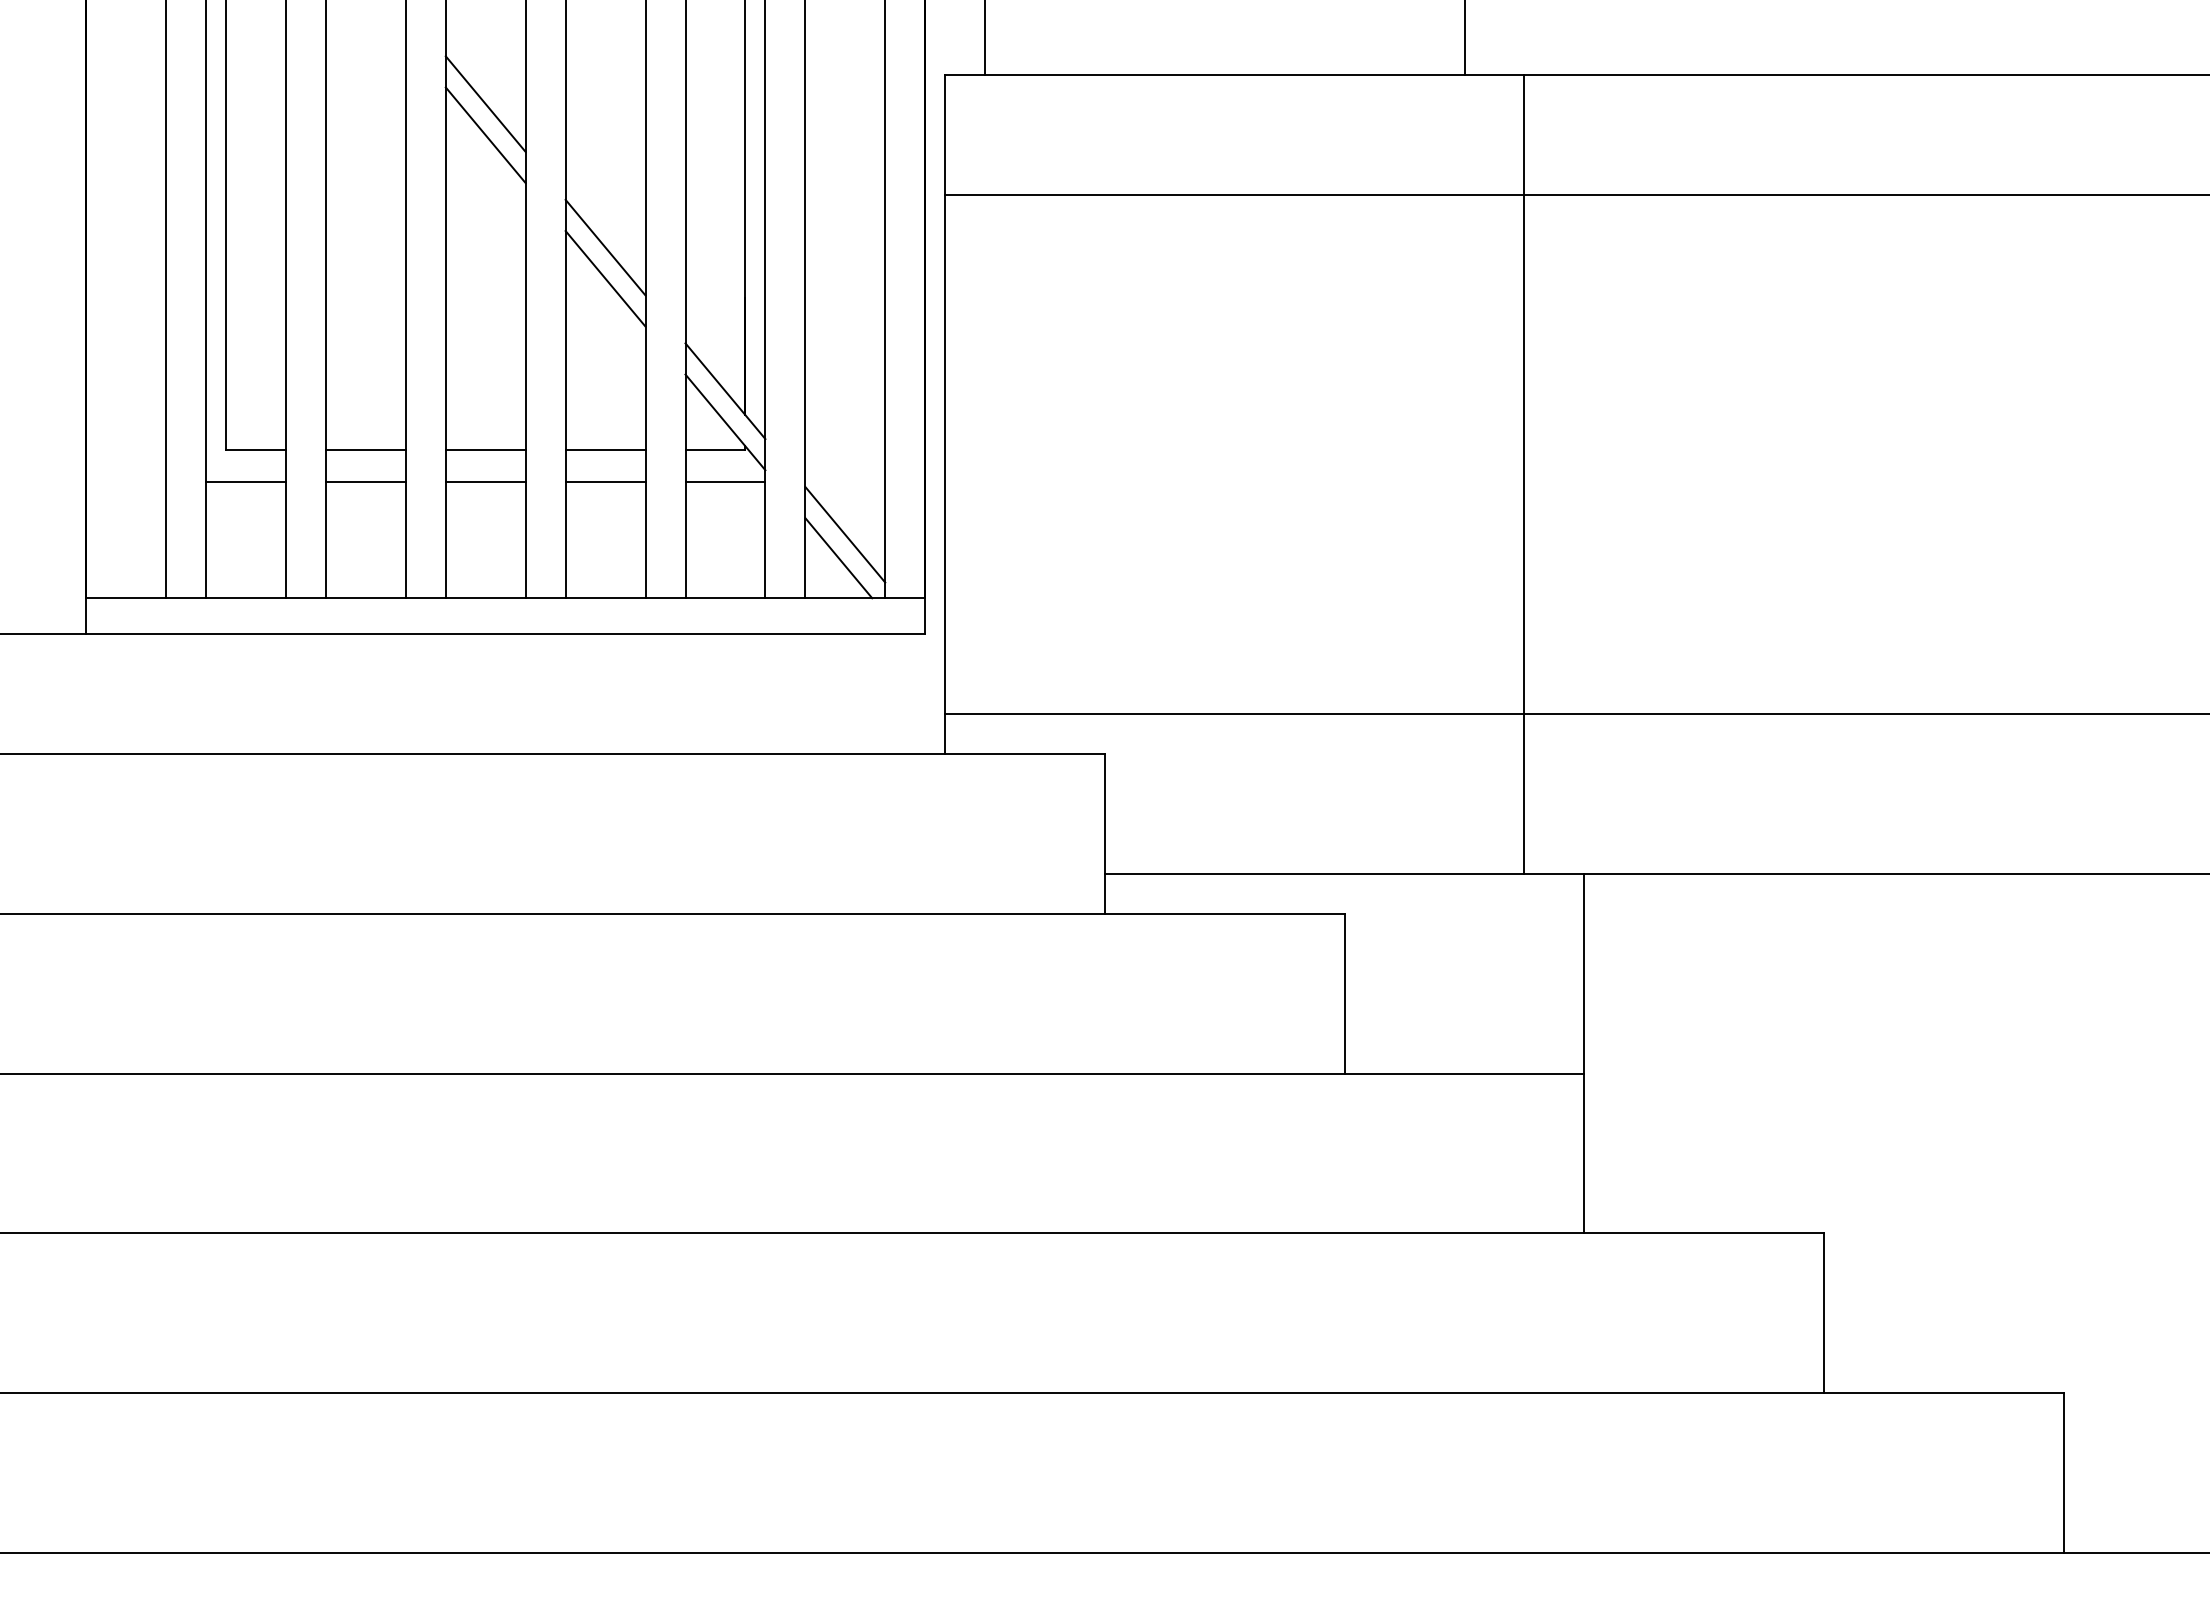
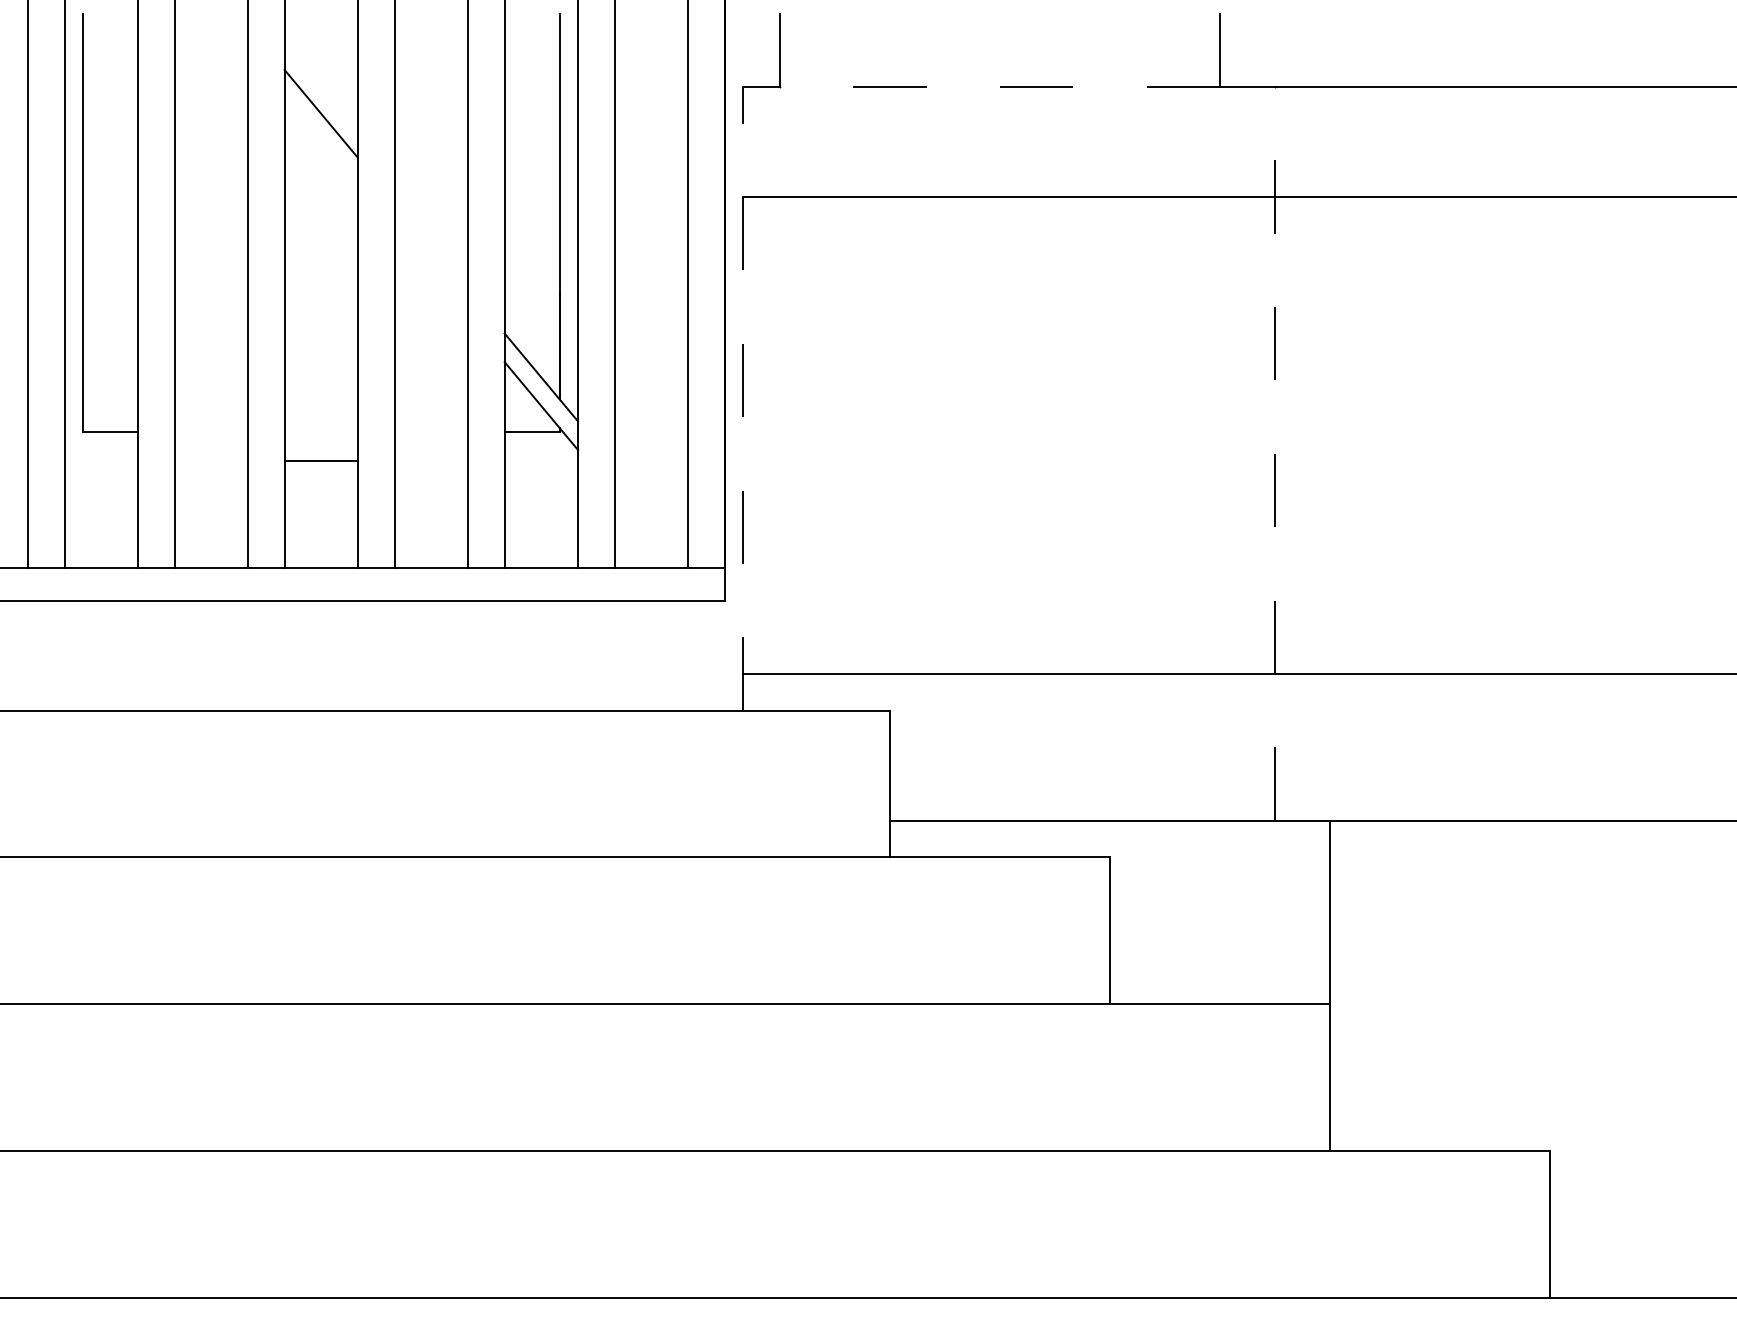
line: (1224, 74) -> (999, 86), solid -> dashed
line: (485, 135) -> (321, 142), removed
line: (605, 247) -> (431, 245), removed
line: (605, 278) -> (431, 273), removed
line: (945, 414) -> (743, 398), solid -> dashed
line: (365, 450) -> (210, 431), removed
line: (485, 450) -> (321, 431), removed
line: (605, 450) -> (431, 431), removed
line: (1524, 473) -> (1275, 453), solid -> dashed
line: (246, 482) -> (101, 461), removed
line: (365, 482) -> (210, 461), removed
line: (605, 482) -> (431, 461), removed
line: (725, 482) -> (541, 461), removed
line: (845, 534) -> (651, 509), removed
line: (838, 558) -> (645, 531), removed

